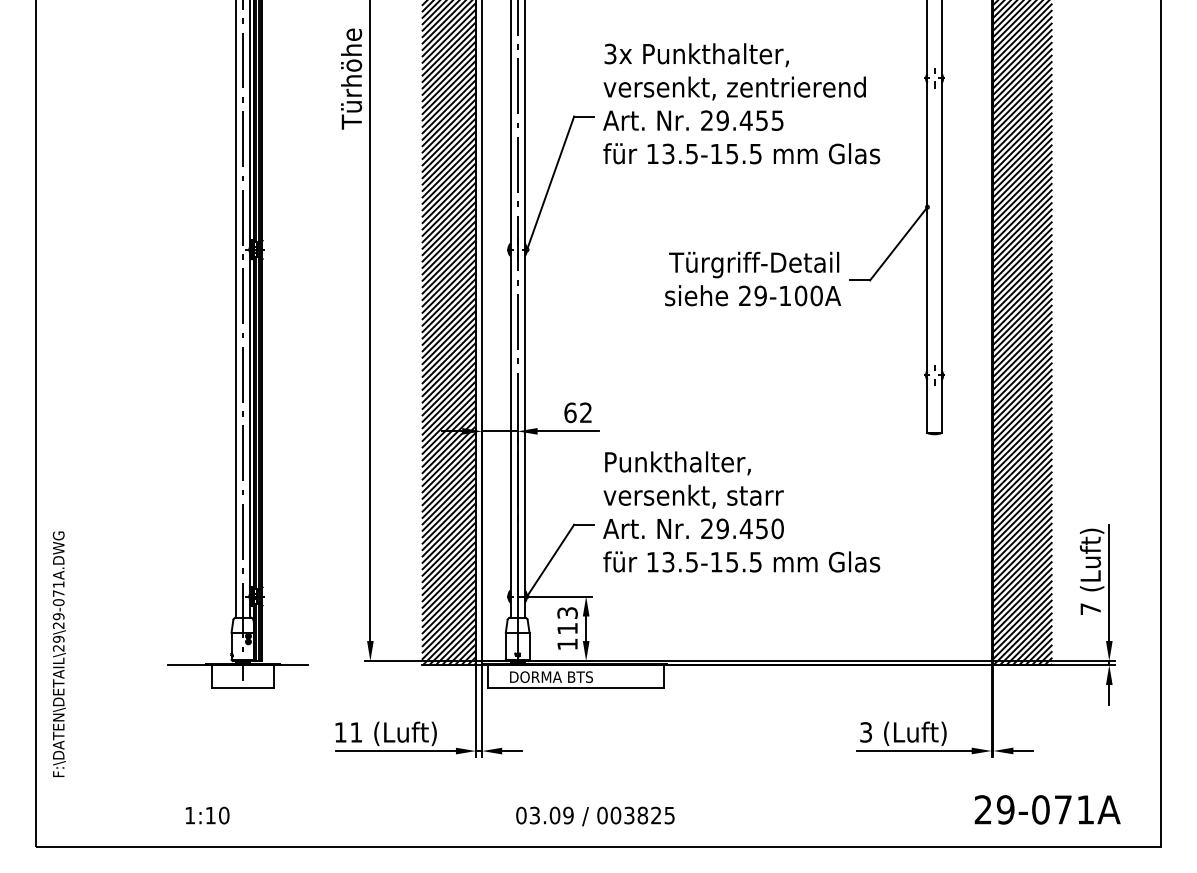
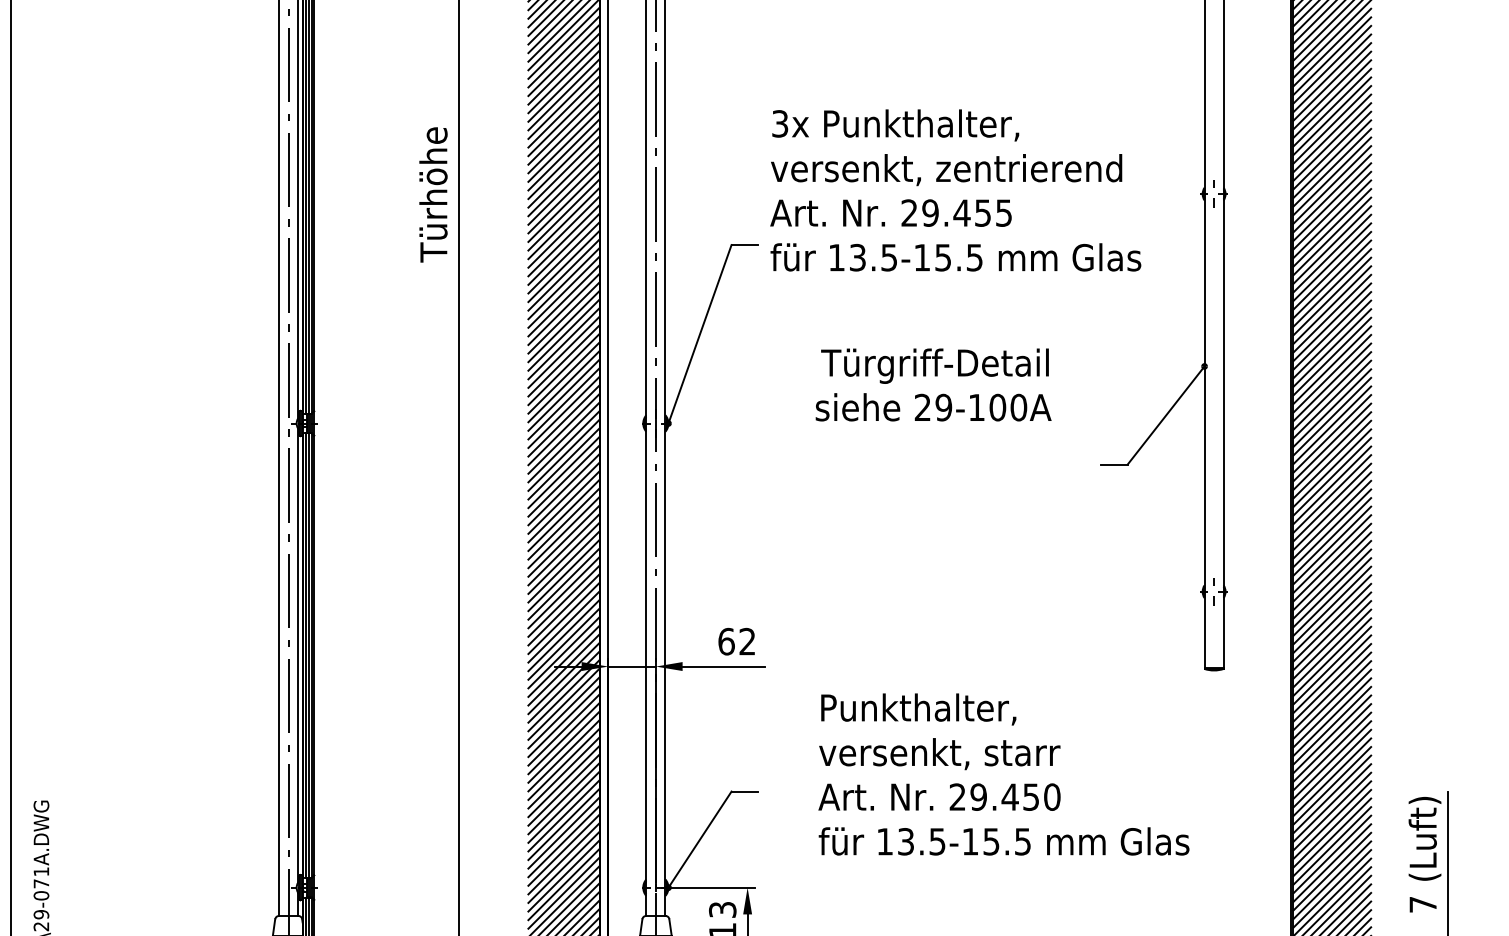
text: (741, 103) -> (955, 190), moved
text: (753, 278) -> (934, 384), moved
text: (741, 511) -> (1003, 773), moved

